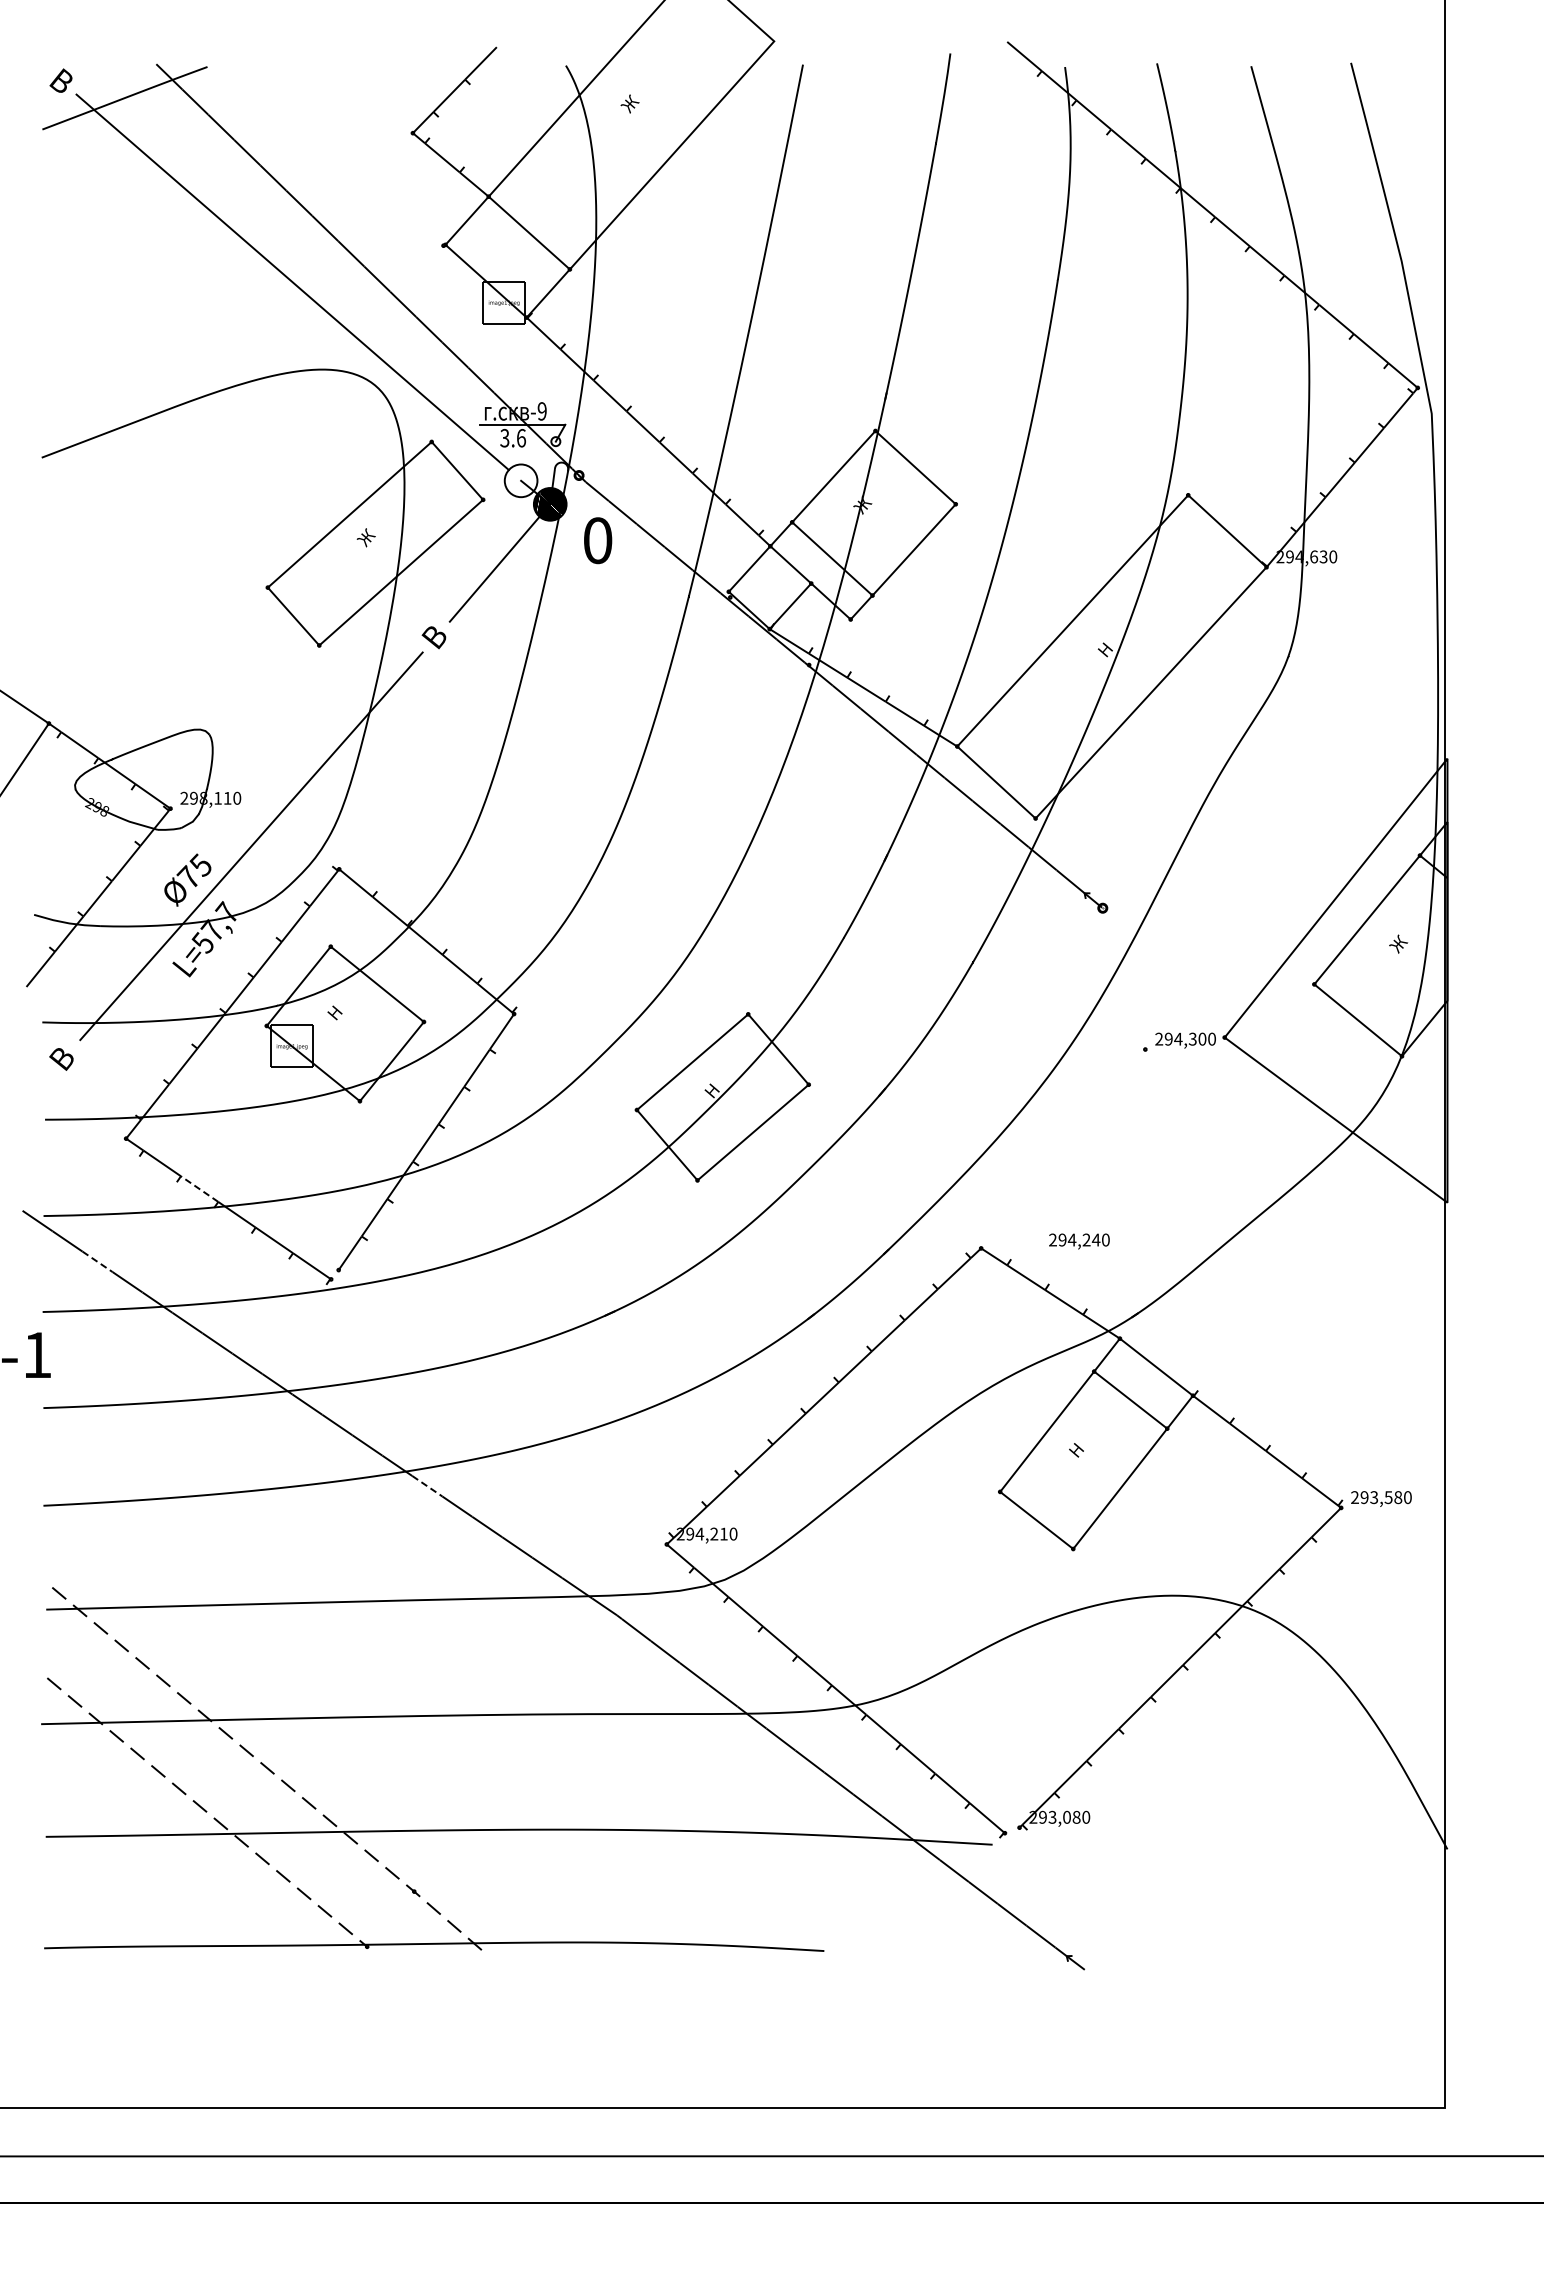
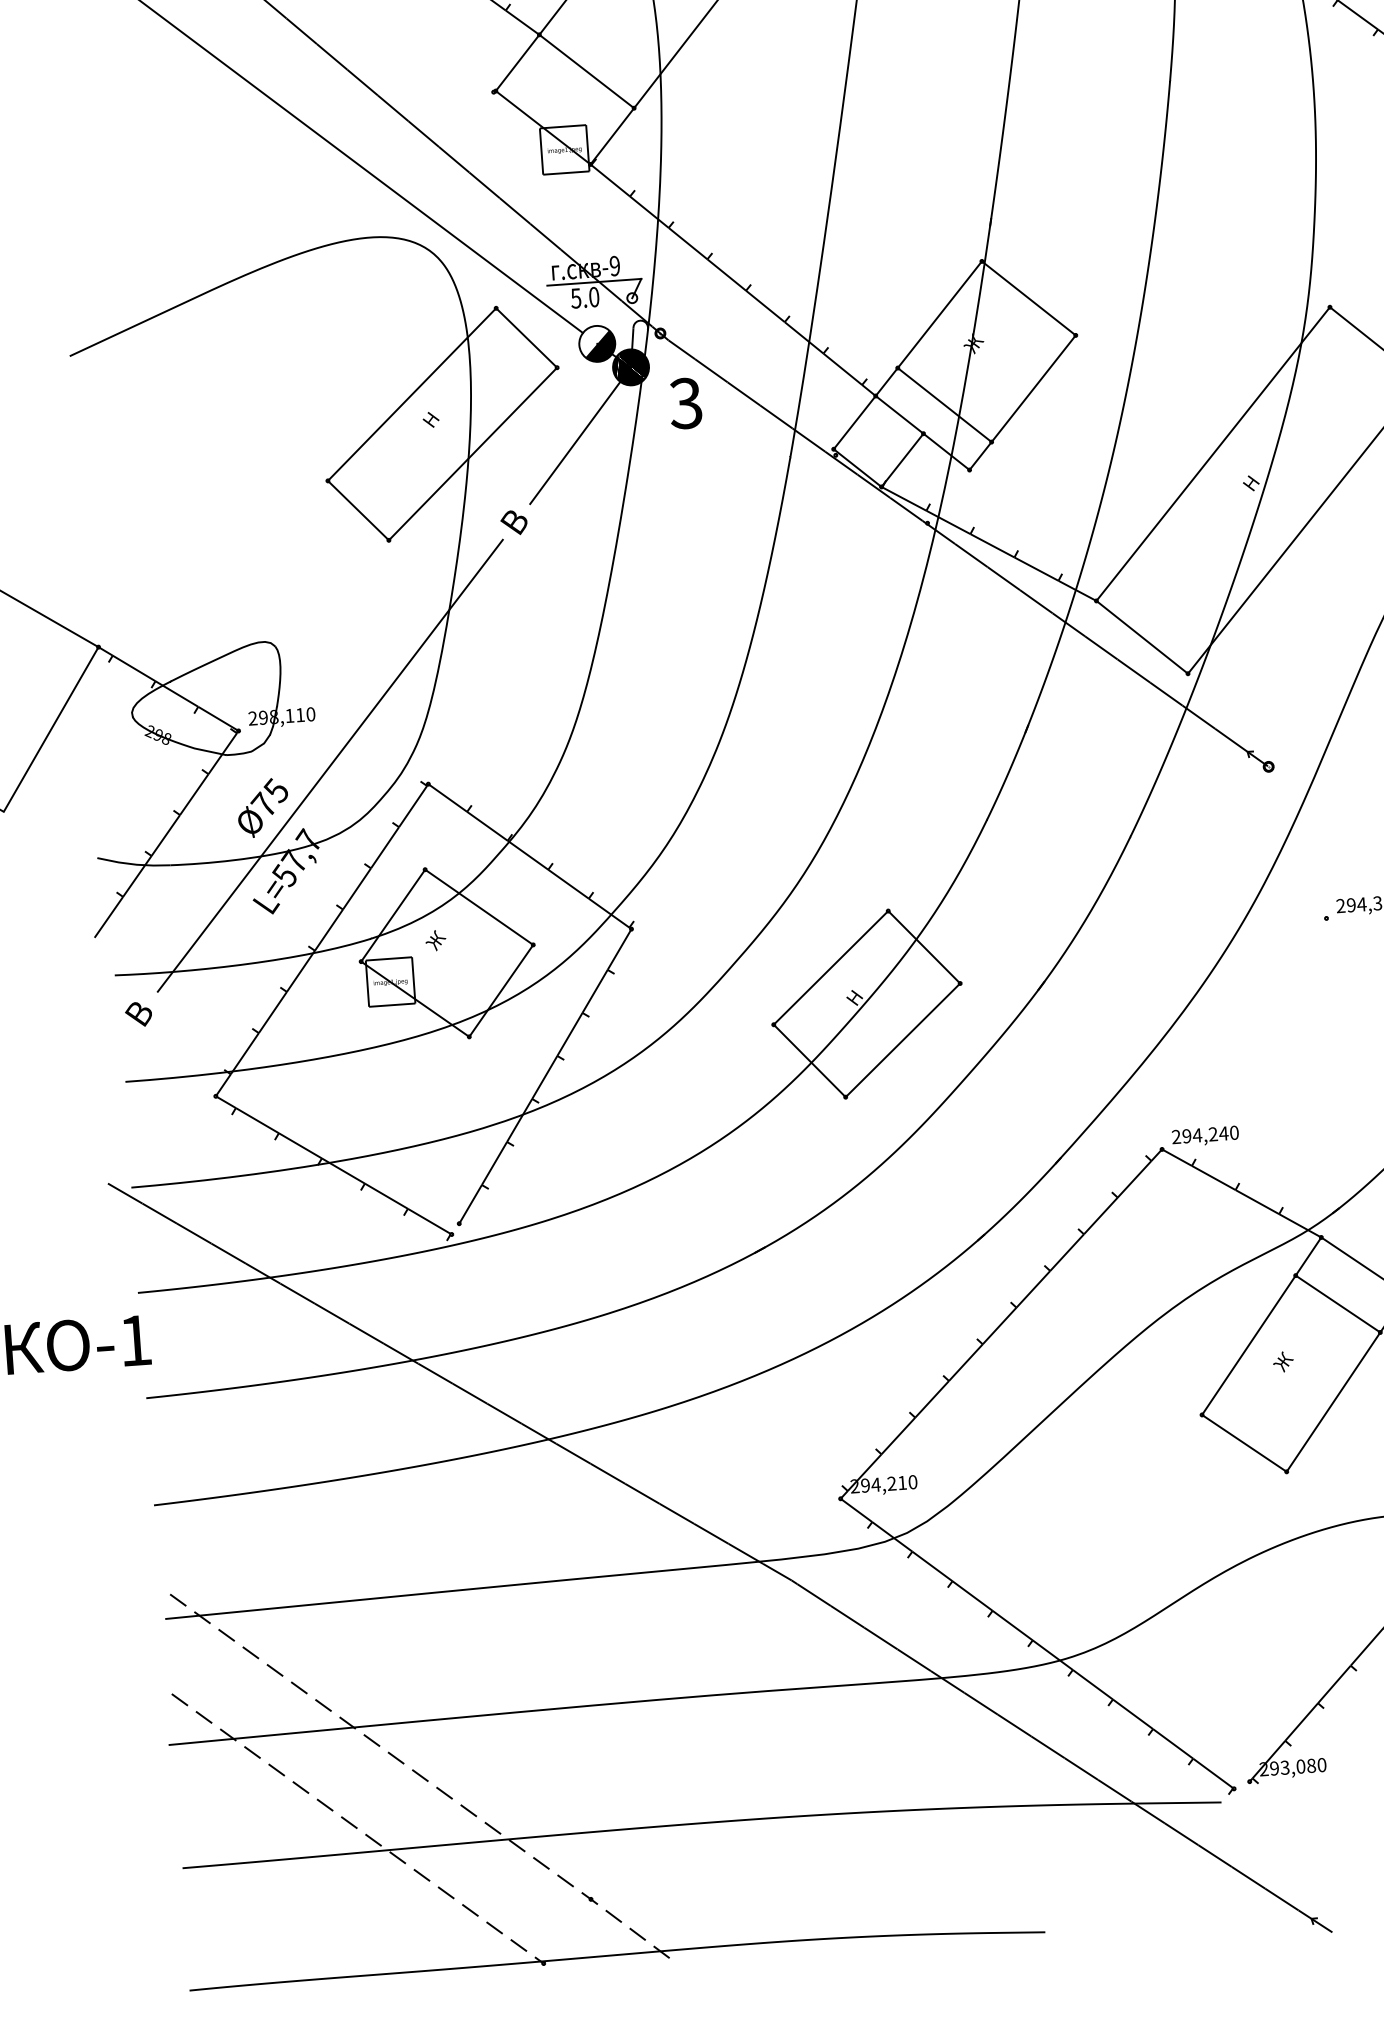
text: (512, 437) -> (584, 297), 3.6 -> 5.0
fill: (523, 483) -> (600, 346), added
text: (365, 537) -> (431, 418), Ж -> Н
text: (597, 540) -> (685, 403), 0 -> 3
text: (335, 1011) -> (435, 940), Н -> Ж
line: (199, 1189) -> (300, 1146), dashed -> solid
text: (1079, 1241) -> (1205, 1136), moved
line: (97, 1262) -> (194, 1234), dashed -> solid
text: (1076, 1448) -> (1282, 1361), Н -> Ж
line: (427, 1486) -> (573, 1454), dashed -> solid

